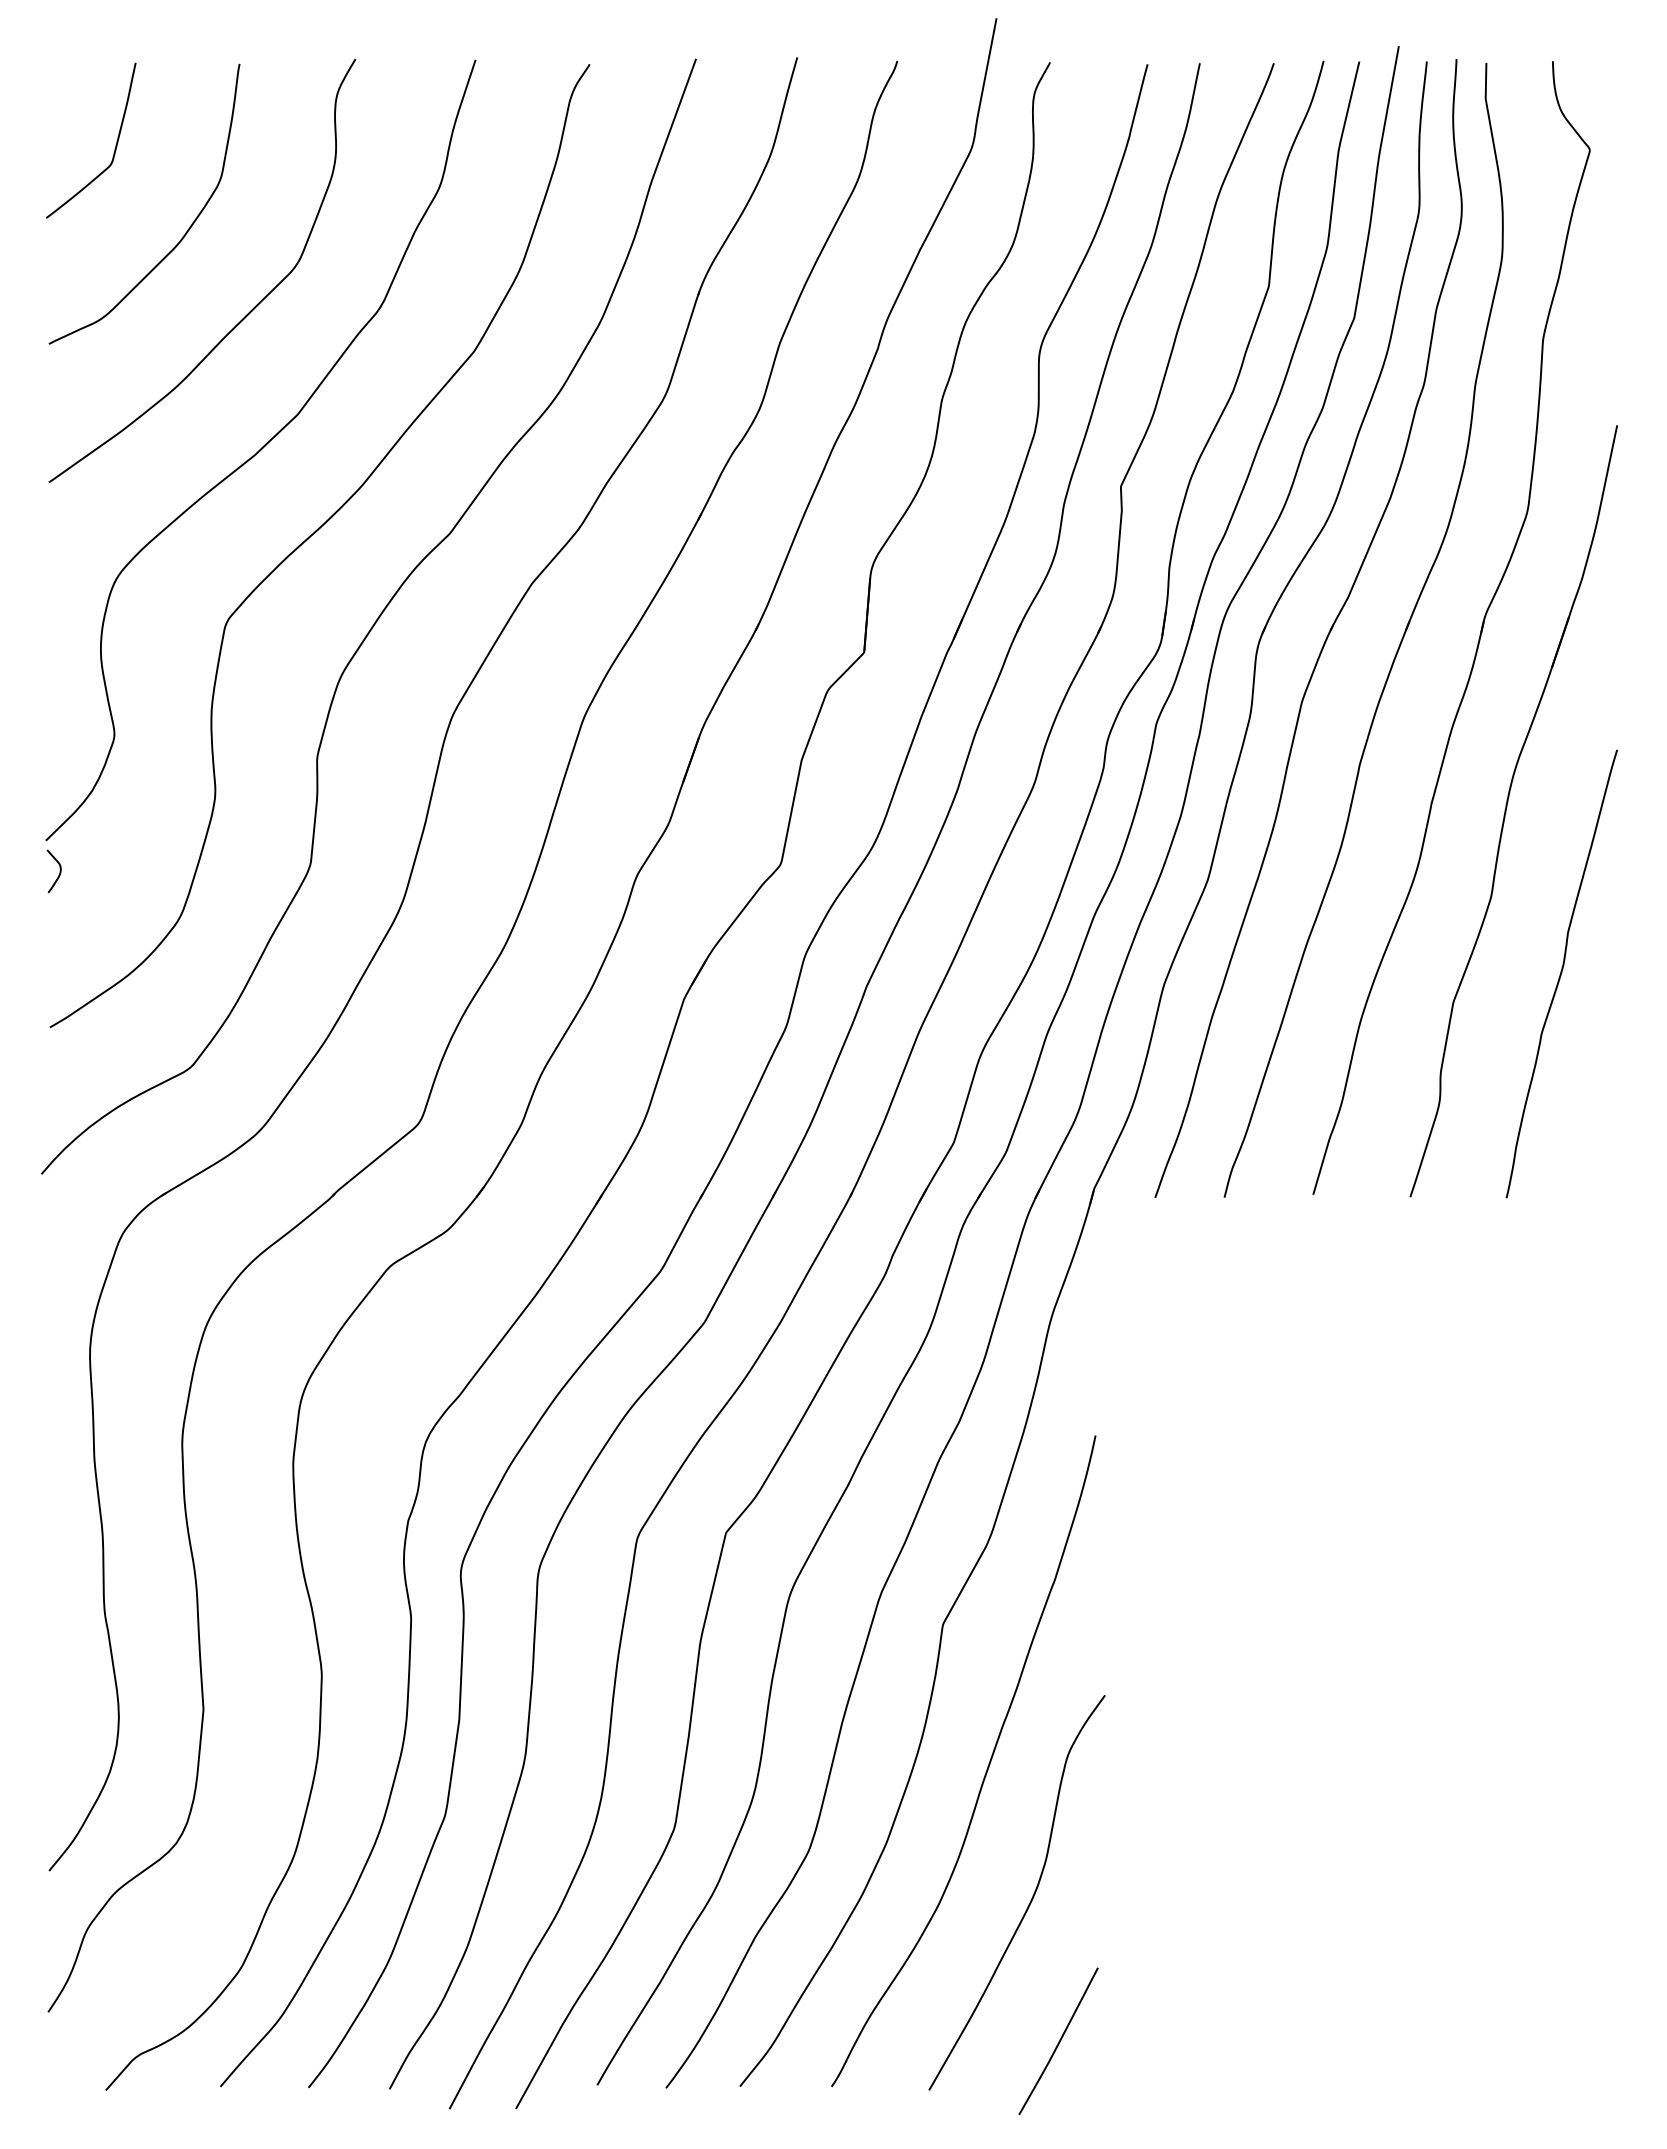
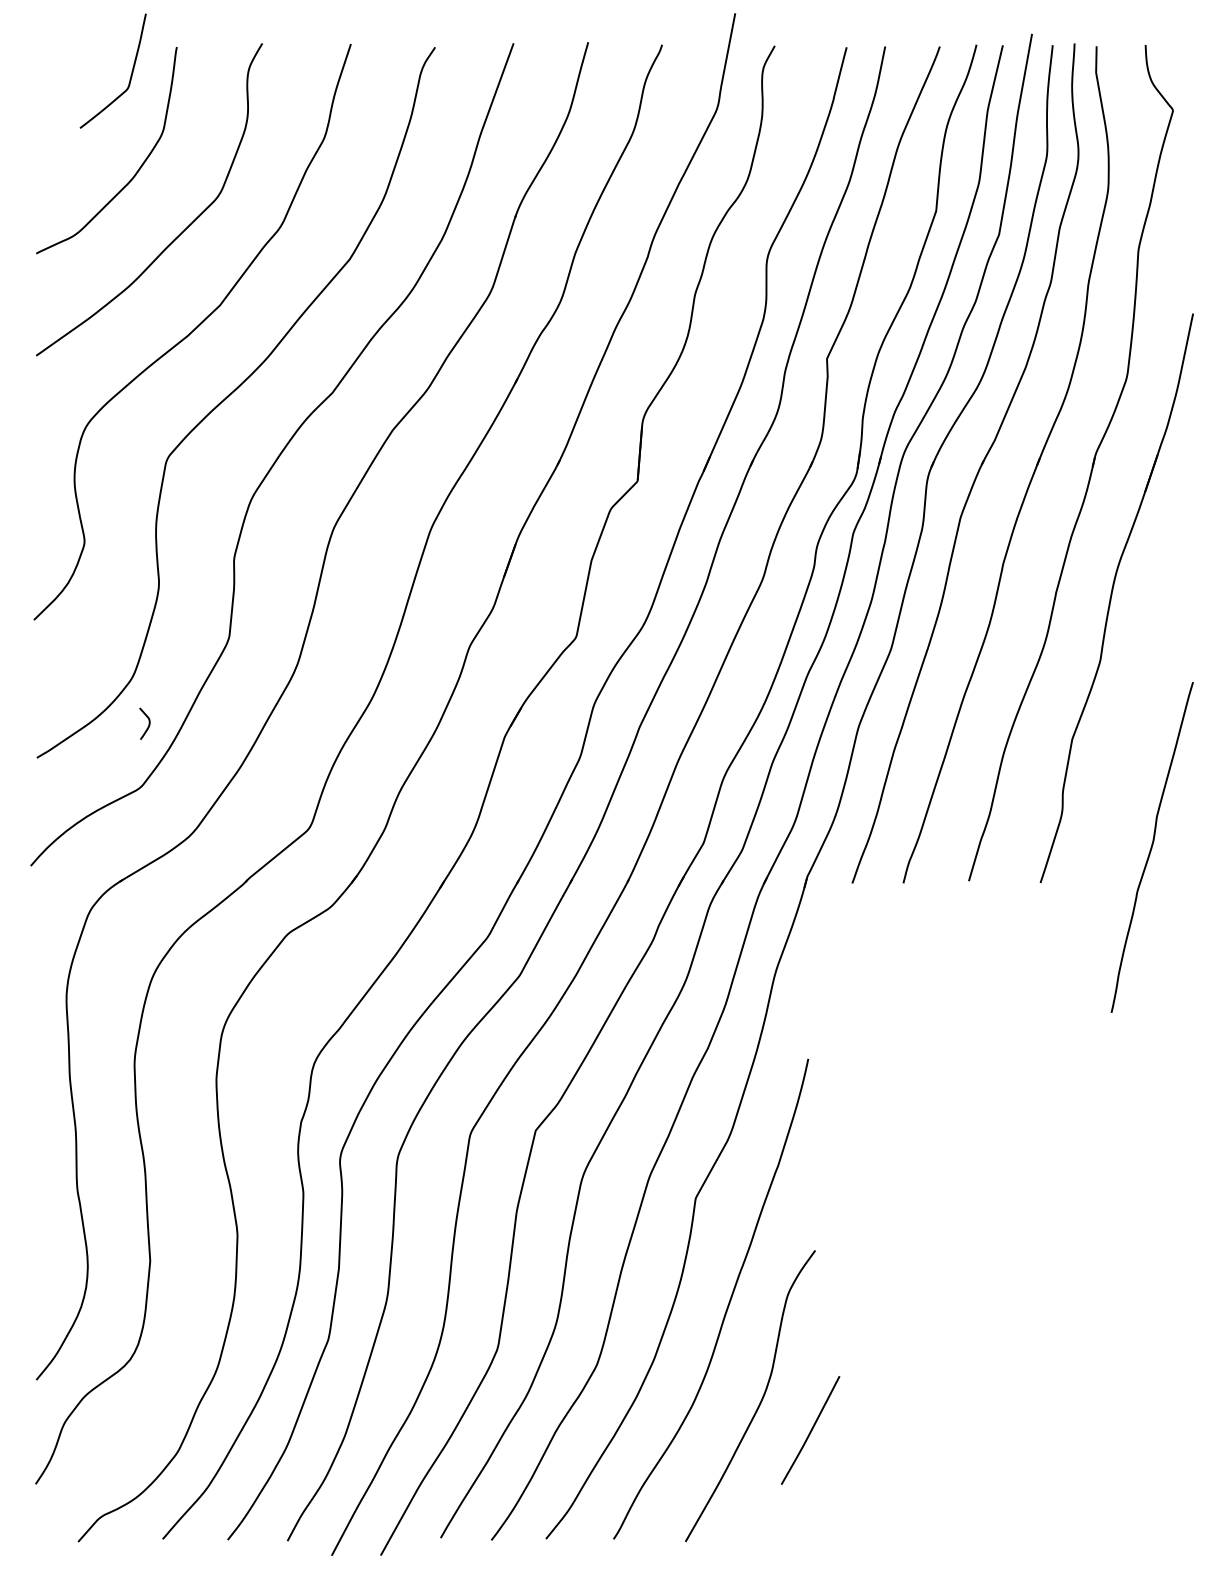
curve: (115, 144) -> (131, 73), moved
curve: (58, 874) -> (148, 726), moved
curve: (1561, 973) -> (1152, 847), moved
curve: (1059, 2040) -> (811, 1429), moved

